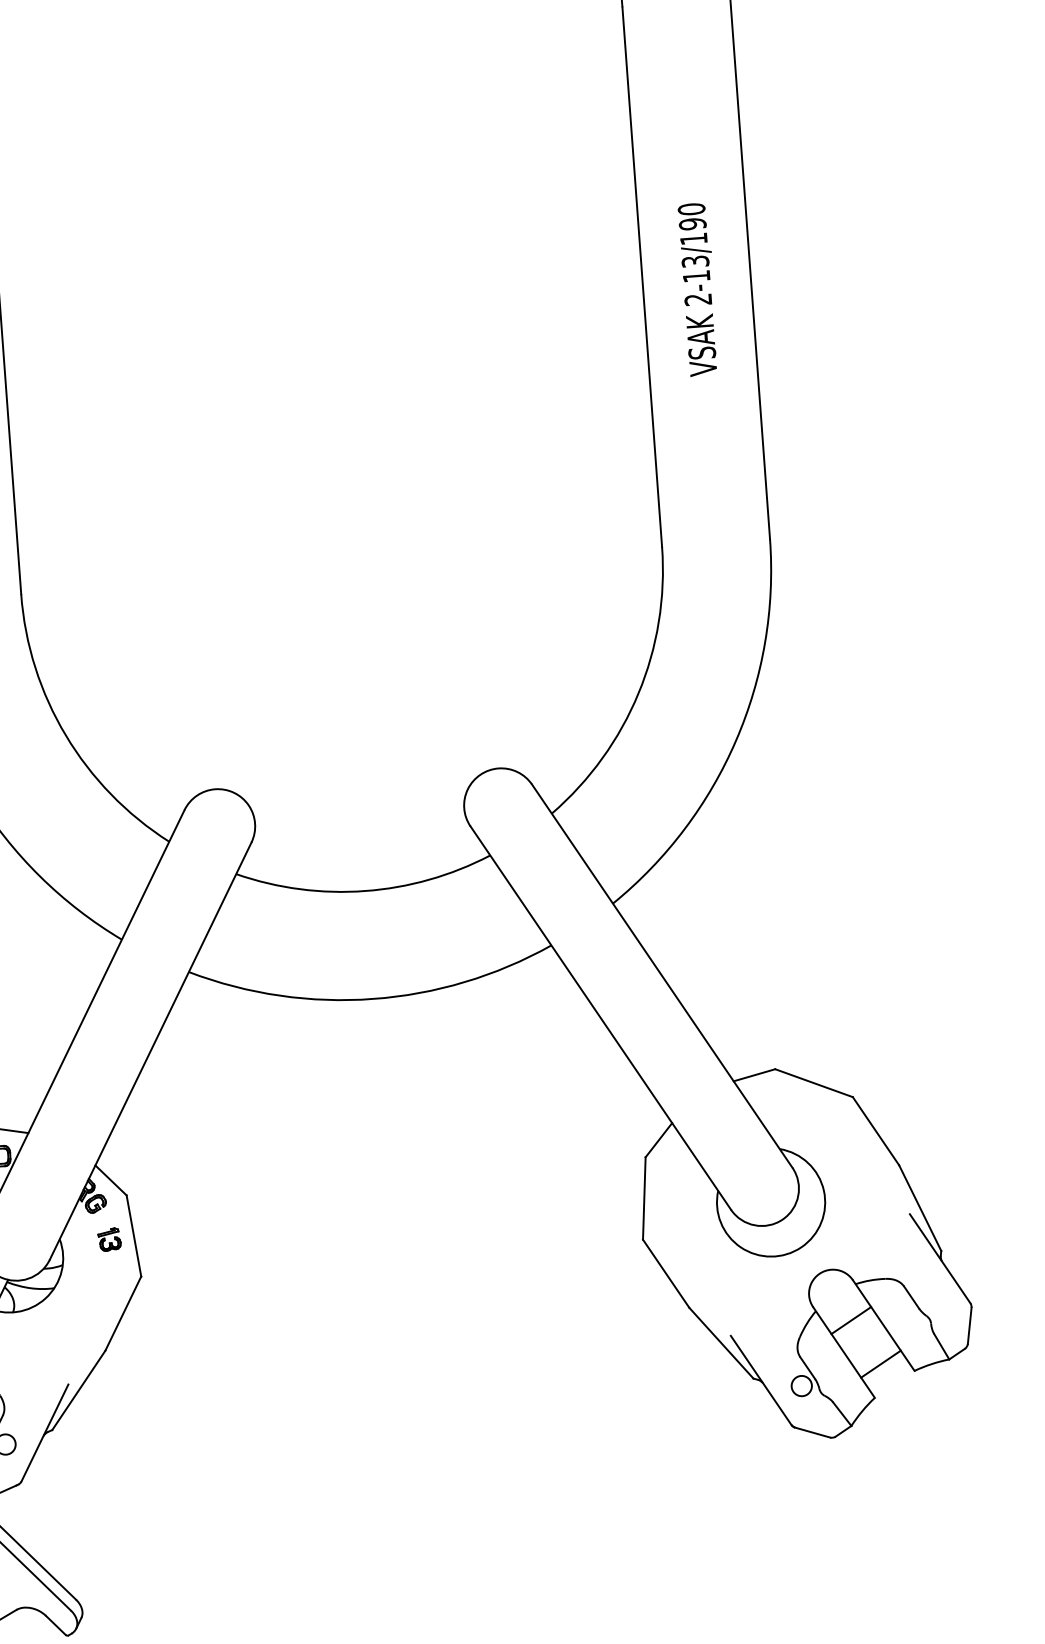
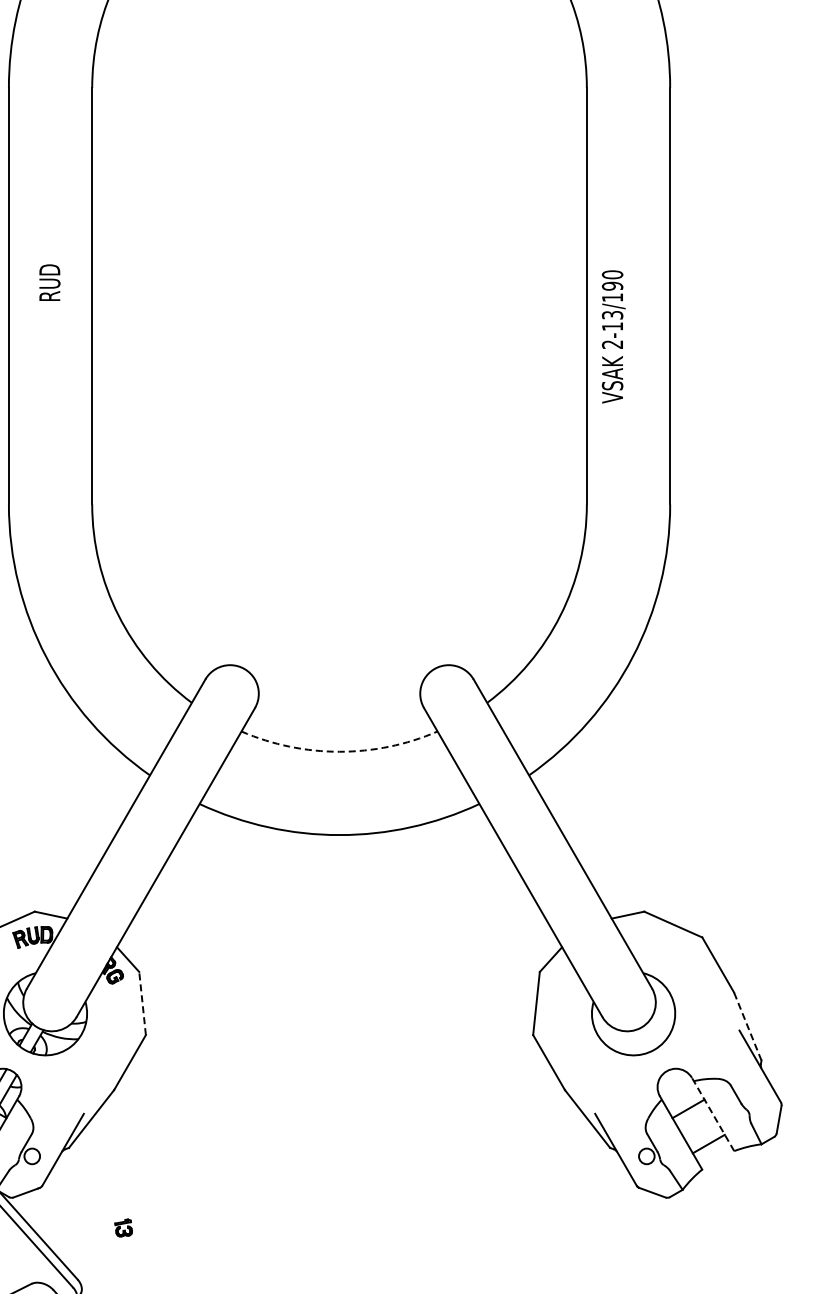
text: (698, 289) -> (613, 336), moved
arc: (365, 890) -> (339, 751), solid -> dashed
line: (919, 1208) -> (747, 1026), solid -> dashed
line: (133, 1235) -> (142, 1003), solid -> dashed
part: (109, 1239) -> (123, 1227), moved
line: (882, 1325) -> (712, 1114), solid -> dashed

